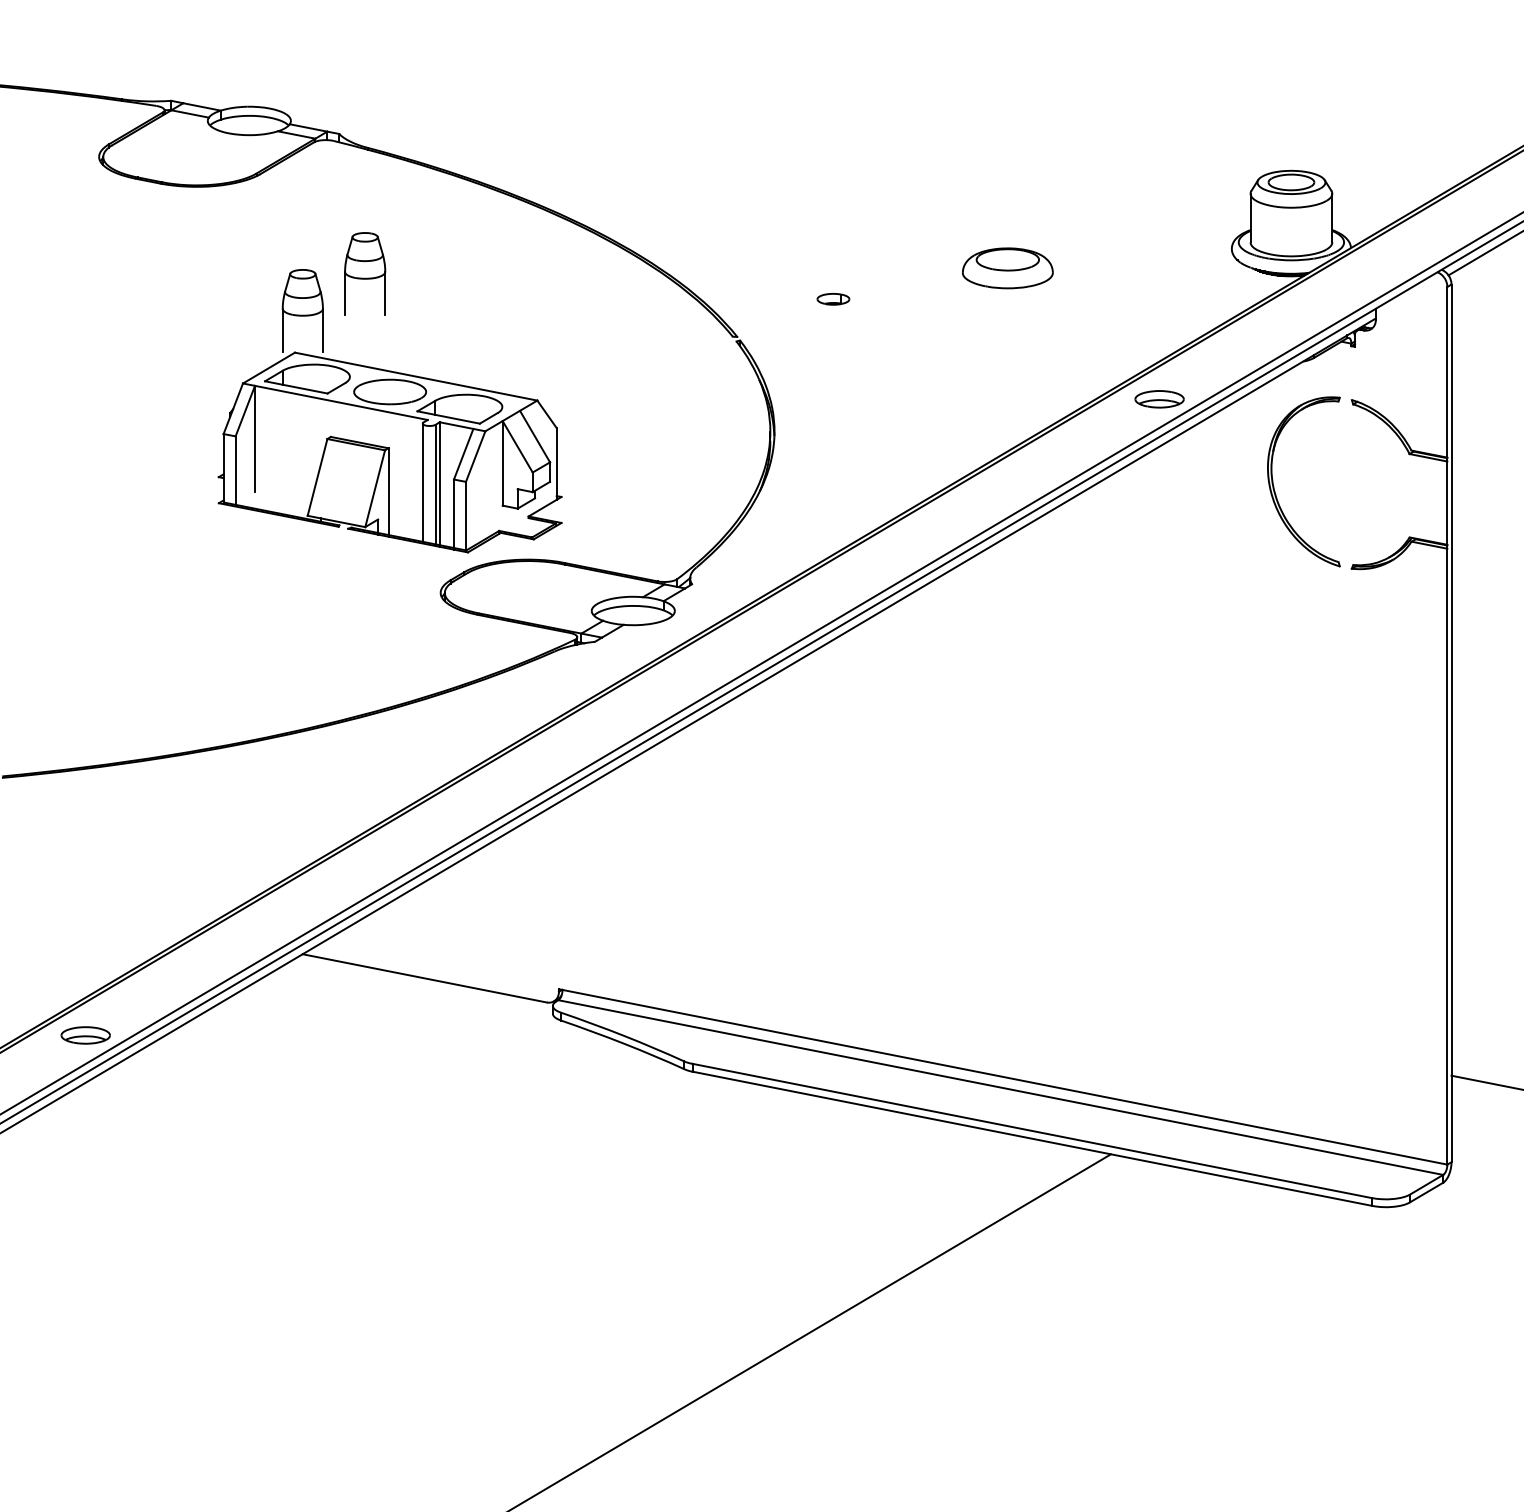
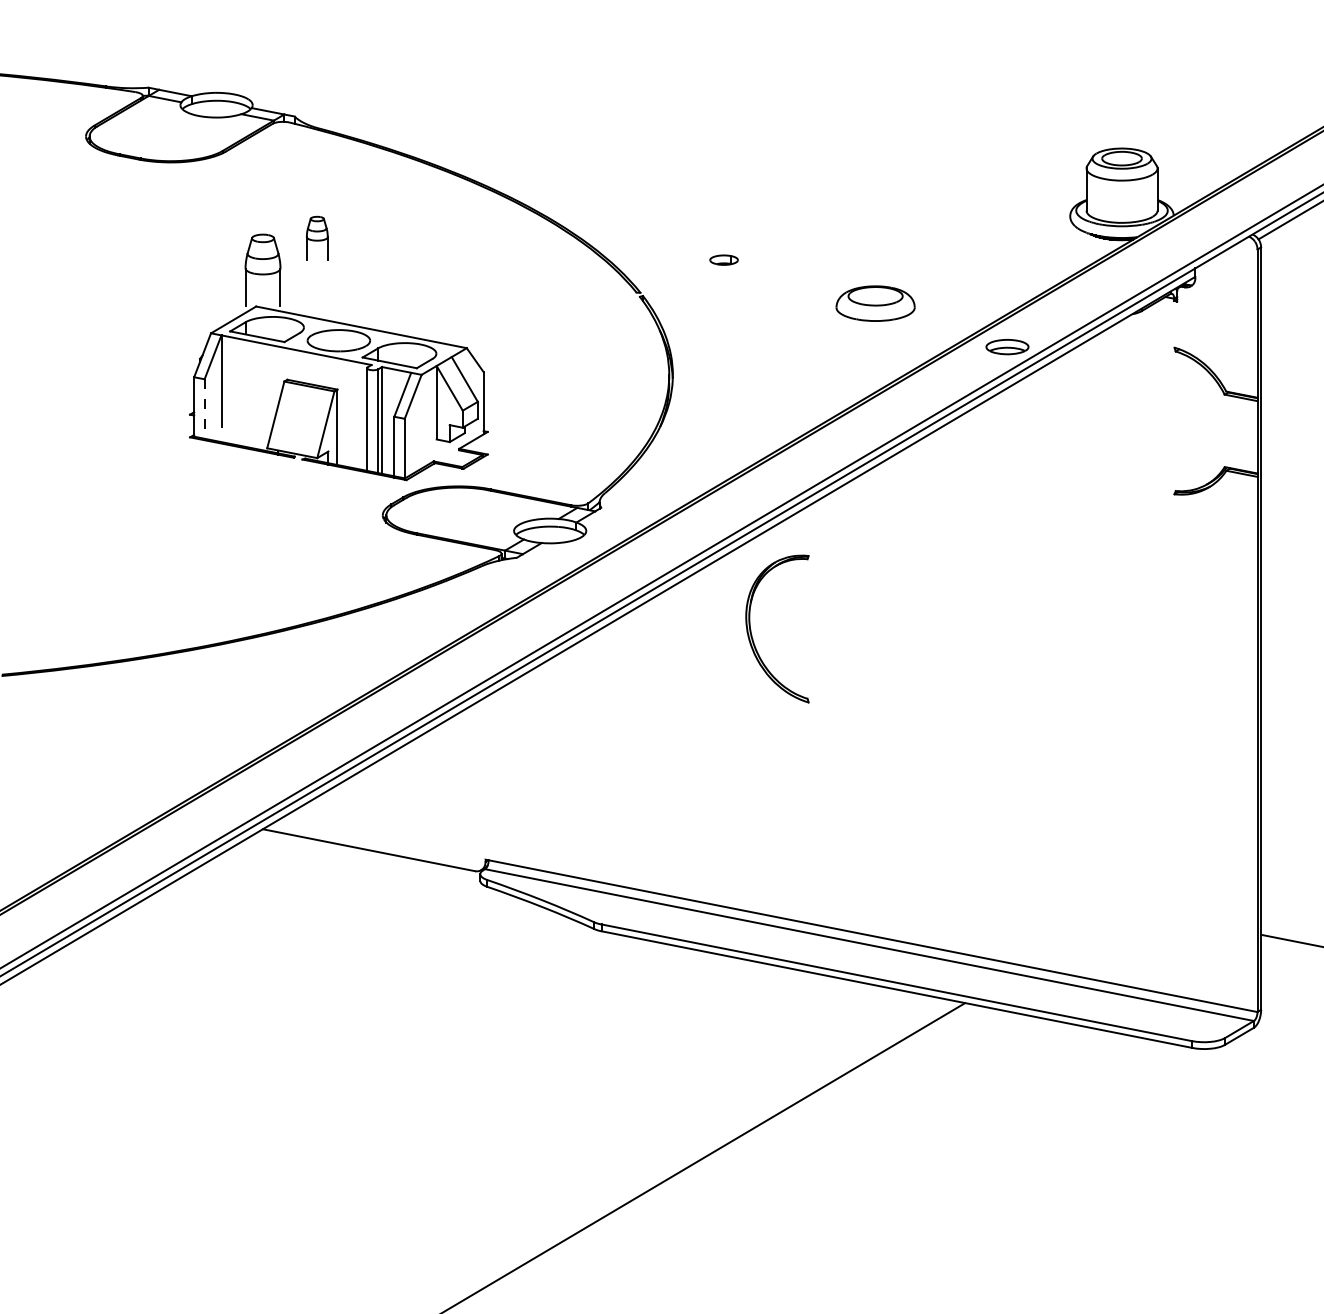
part: (1007, 268) -> (875, 303), moved
part: (365, 273) -> (317, 237), size x0.6
line: (235, 471) -> (204, 409), solid -> dashed
part: (1274, 486) -> (751, 633), moved
part: (85, 1035) -> (74, 899), removed

